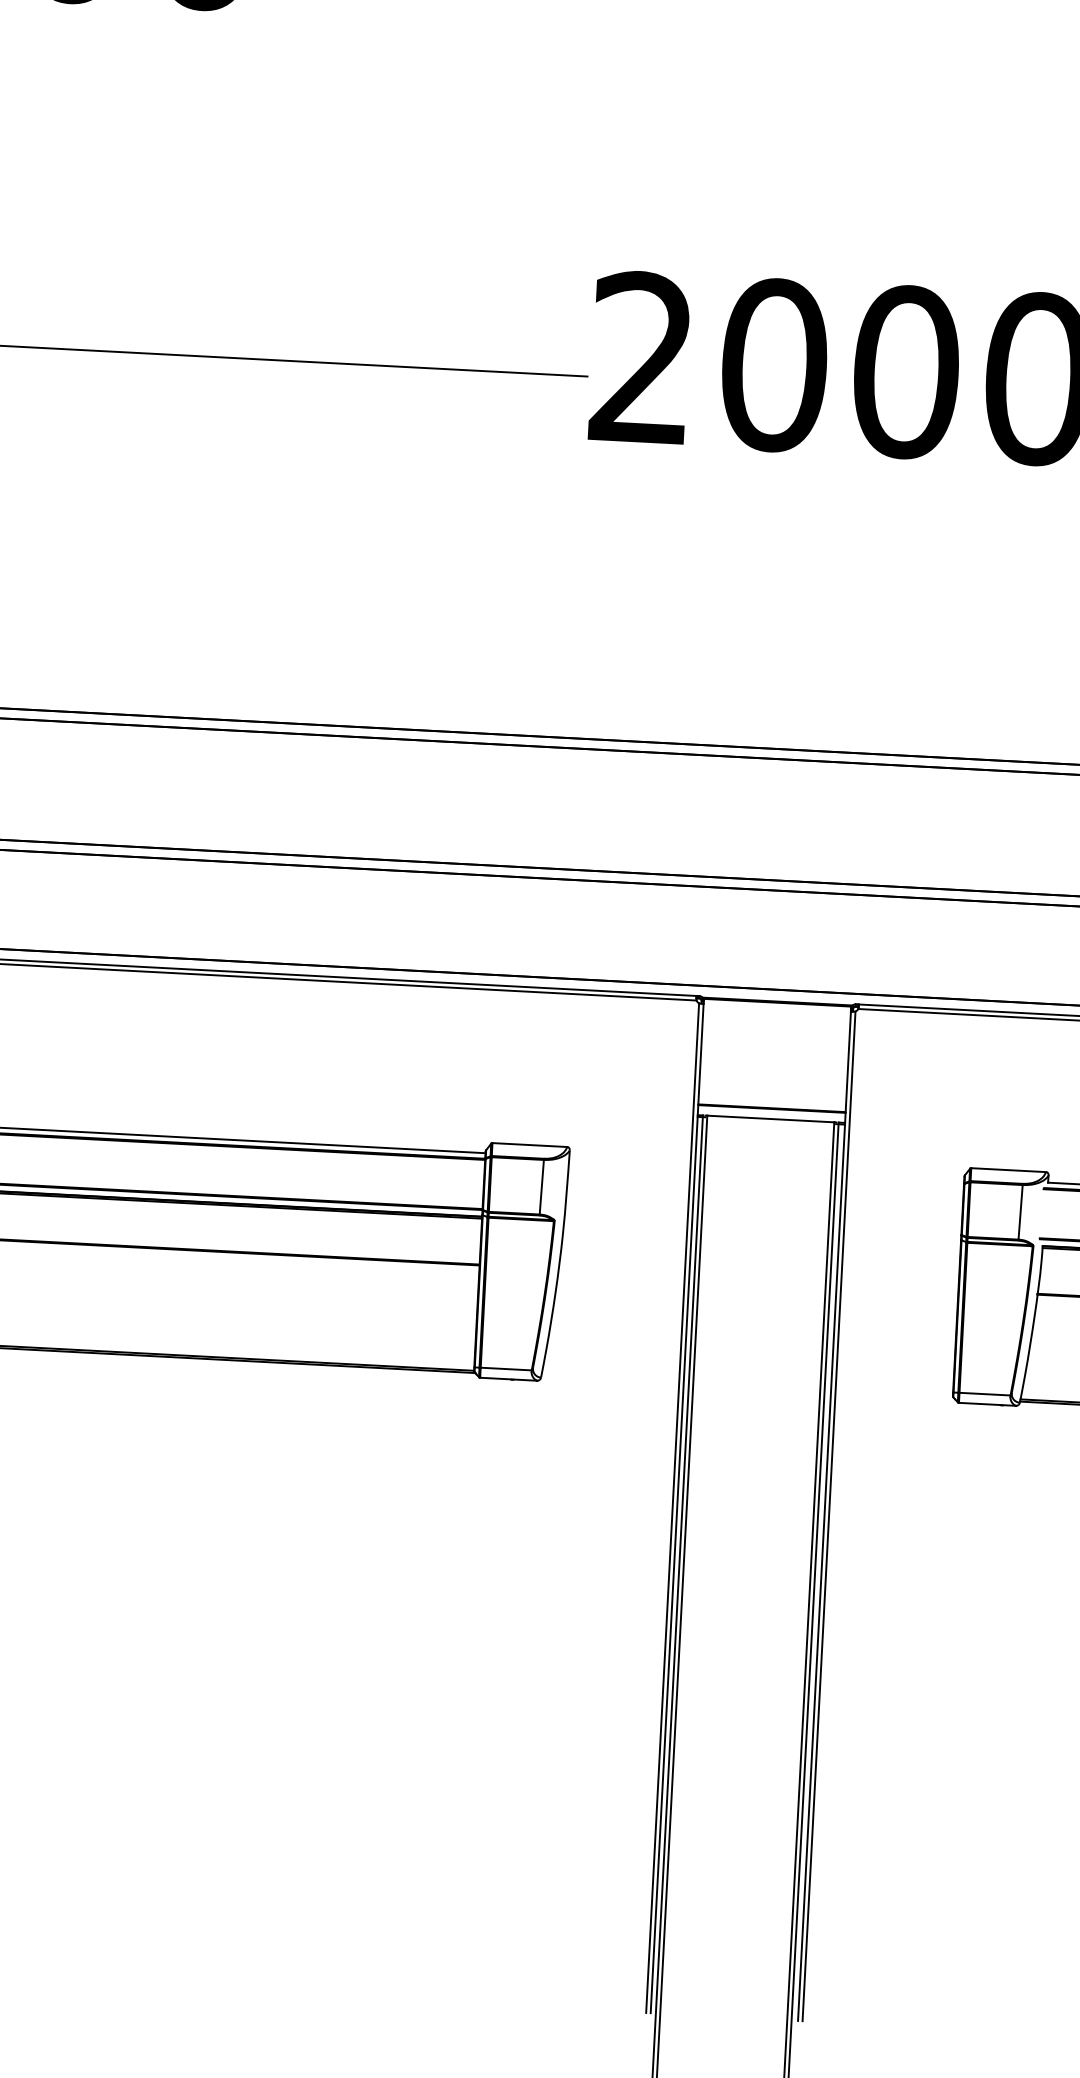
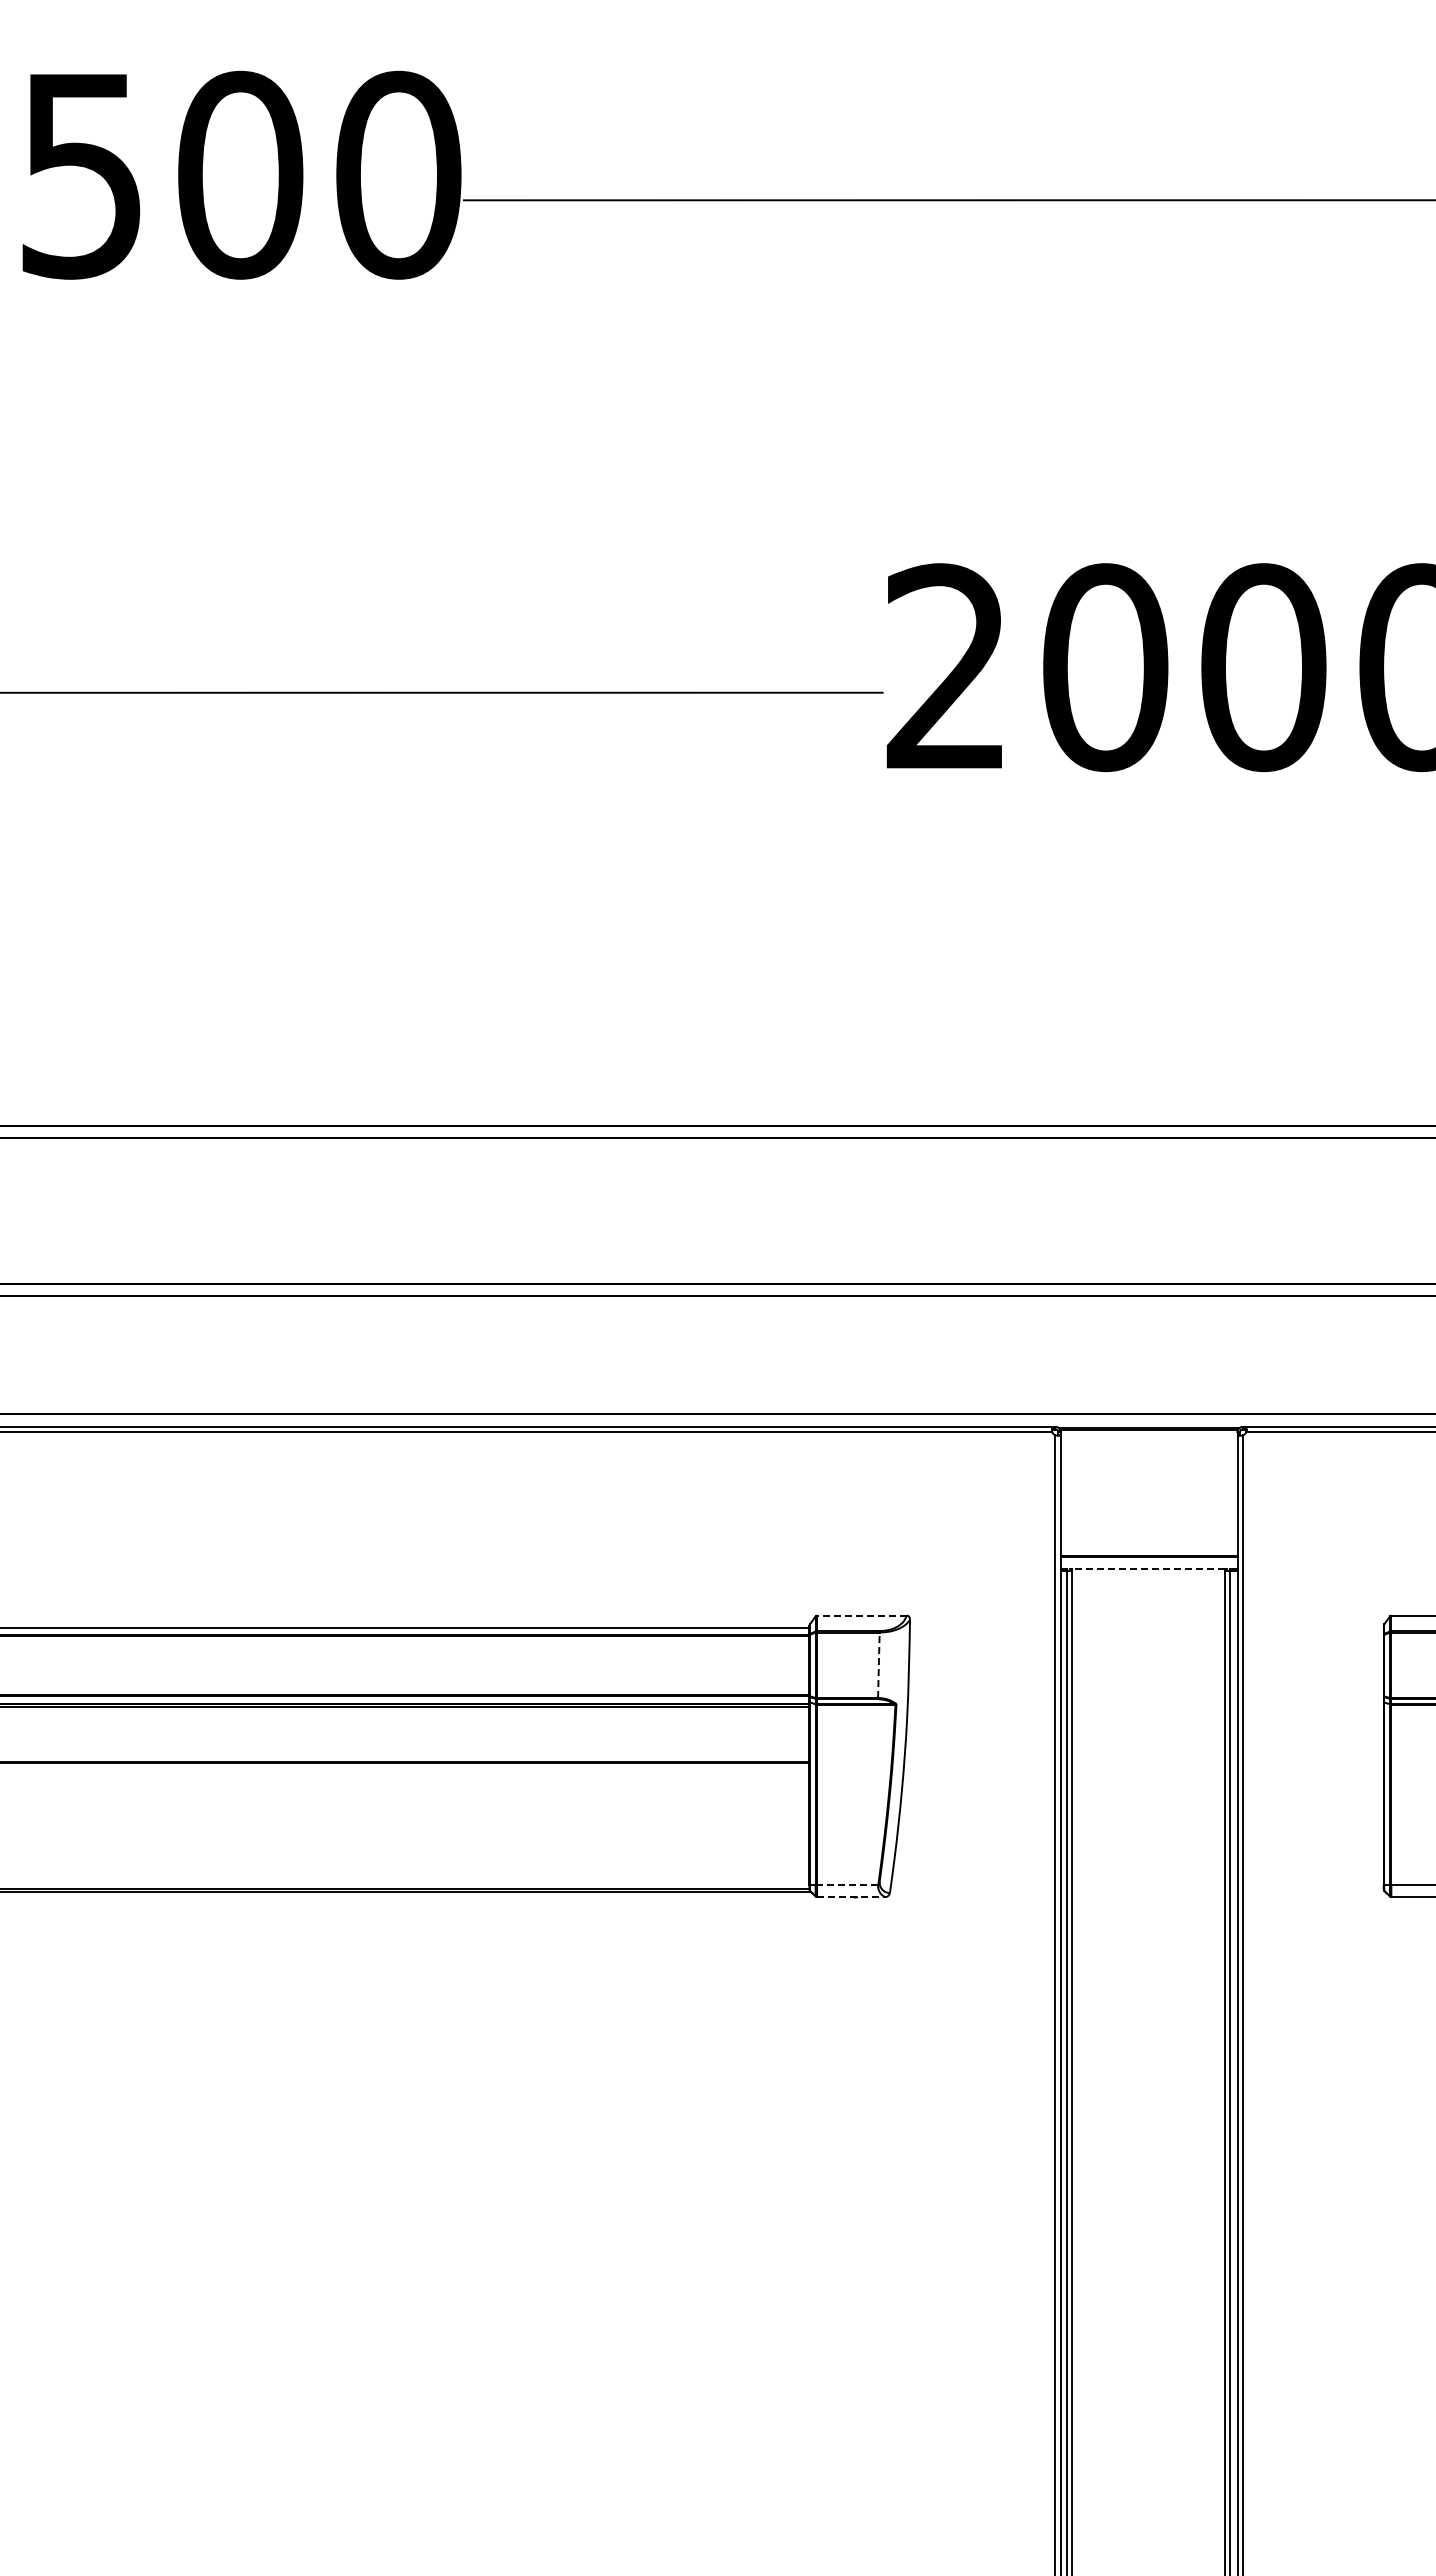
line: (769, 1119) -> (1147, 1569), solid -> dashed
line: (529, 1144) -> (861, 1615), solid -> dashed
line: (541, 1187) -> (878, 1665), solid -> dashed
line: (506, 1369) -> (847, 1885), solid -> dashed
line: (508, 1379) -> (851, 1897), solid -> dashed

